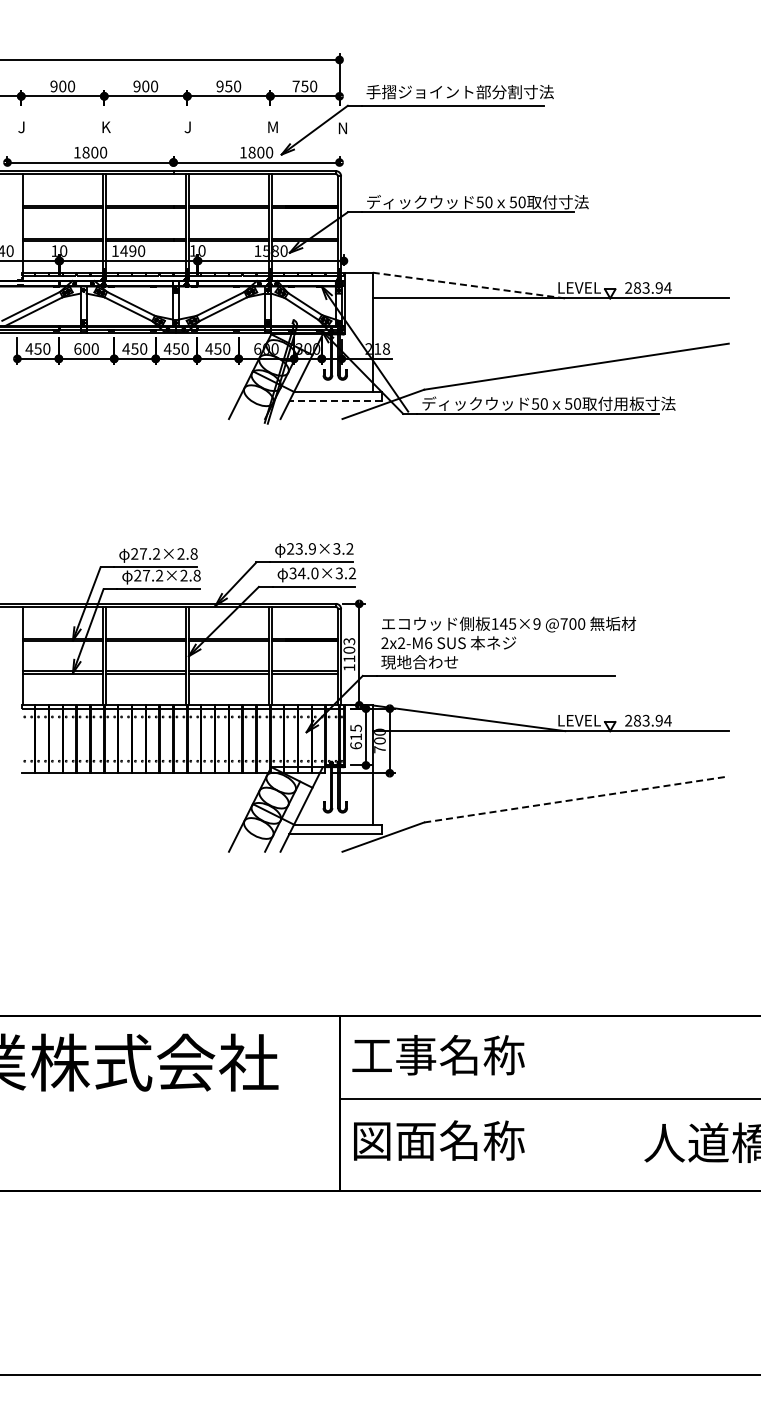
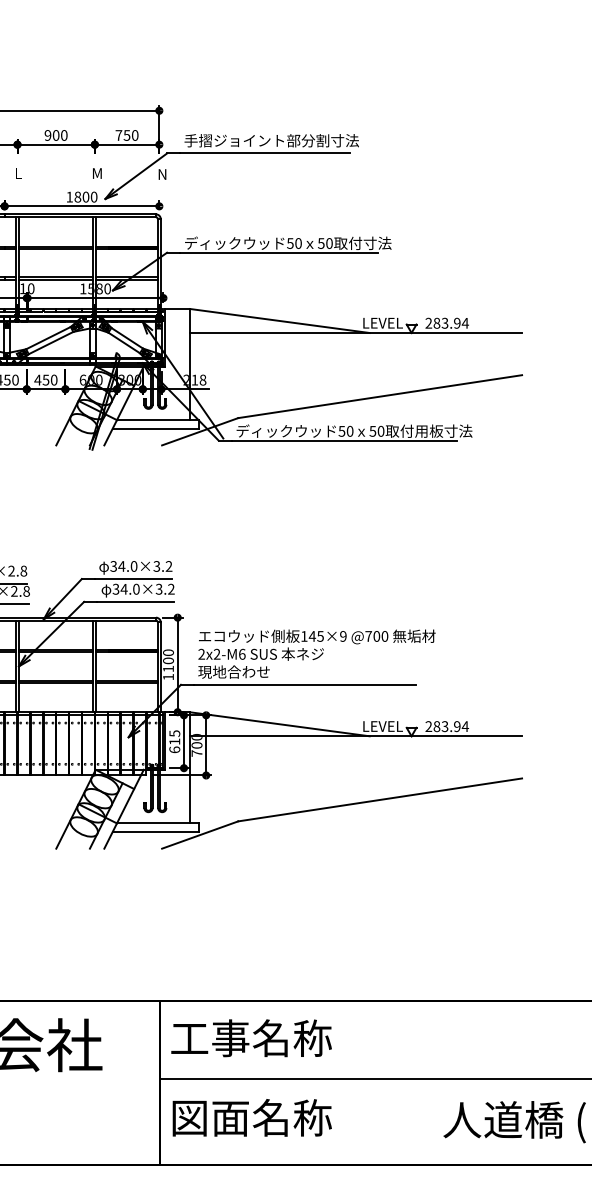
text: (228, 86) -> (55, 135), 950 -> 900
text: (187, 127) -> (17, 173), J -> L
line: (469, 285) -> (280, 320), dashed -> solid
line: (335, 401) -> (155, 429), dashed -> solid
text: (301, 548) -> (123, 566), 23.9×3.2 -> 34.0×3.2
text: (349, 641) -> (168, 652), 1103 -> 1100
line: (577, 799) -> (381, 799), dashed -> solid

